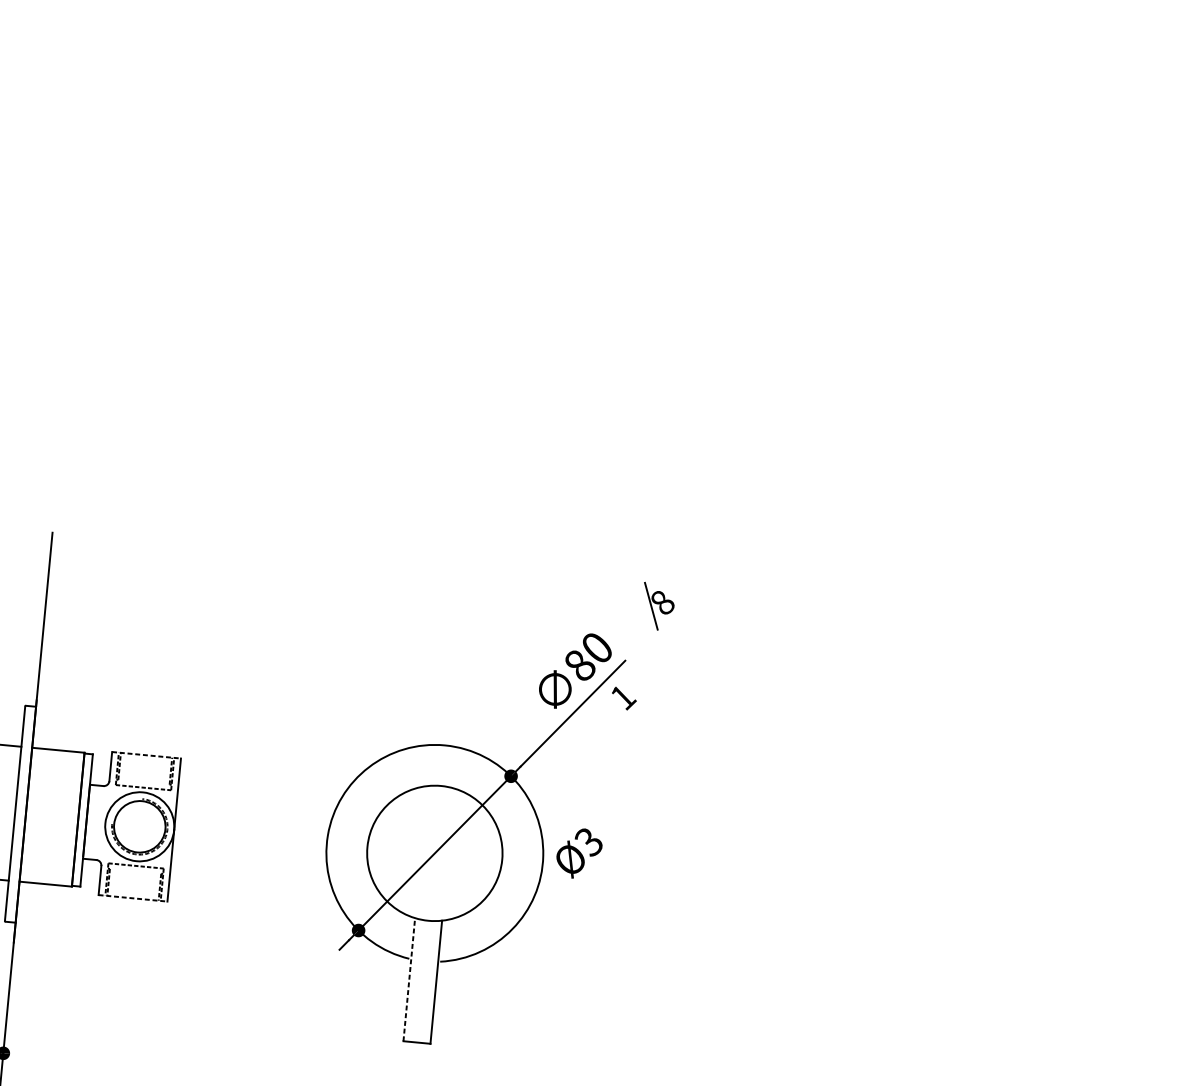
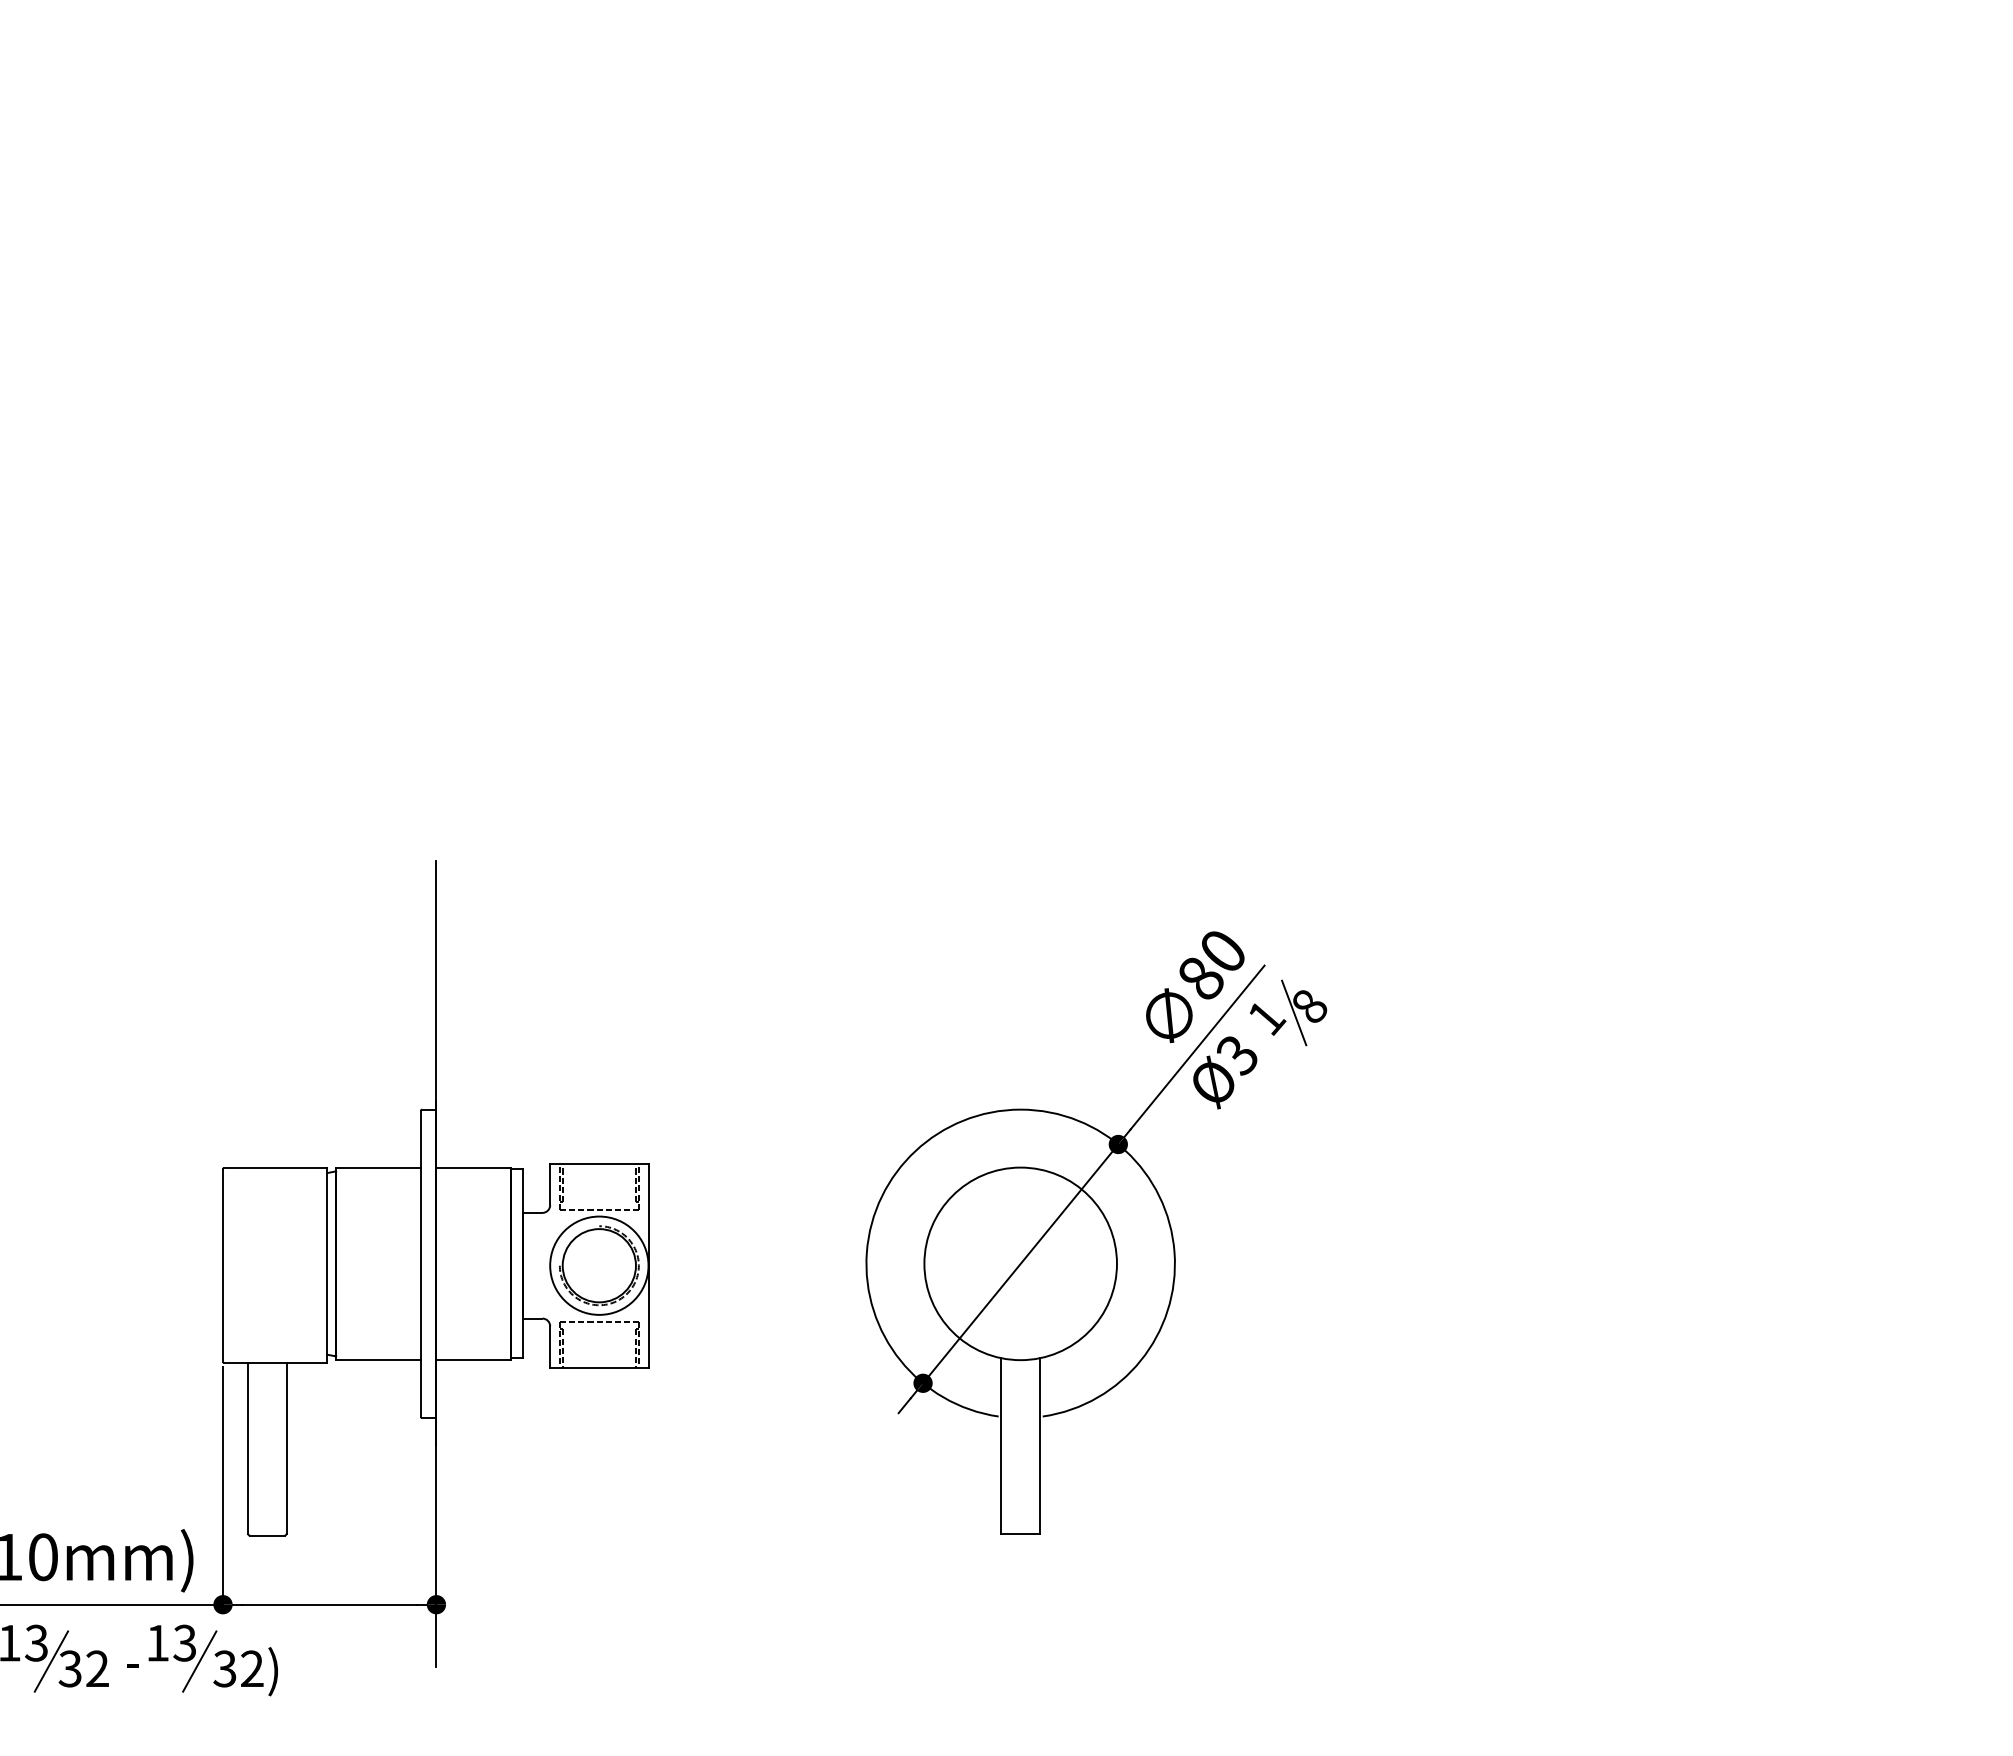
part: (658, 606) -> (1304, 1012), moved
line: (146, 755) -> (599, 1163), dashed -> solid
text: (579, 853) -> (1225, 1072), moved
line: (133, 898) -> (599, 1367), dashed -> solid
line: (409, 979) -> (1001, 1446), dashed -> solid

